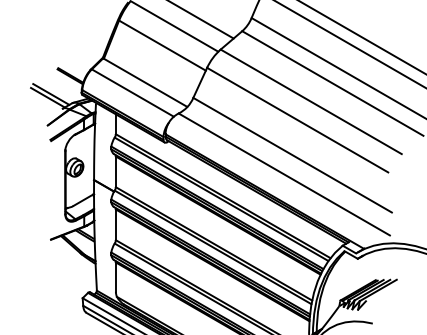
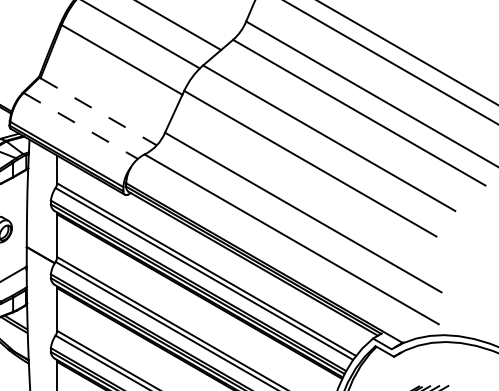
line: (146, 83) -> (99, 112), solid -> dashed
line: (133, 93) -> (81, 126), solid -> dashed

